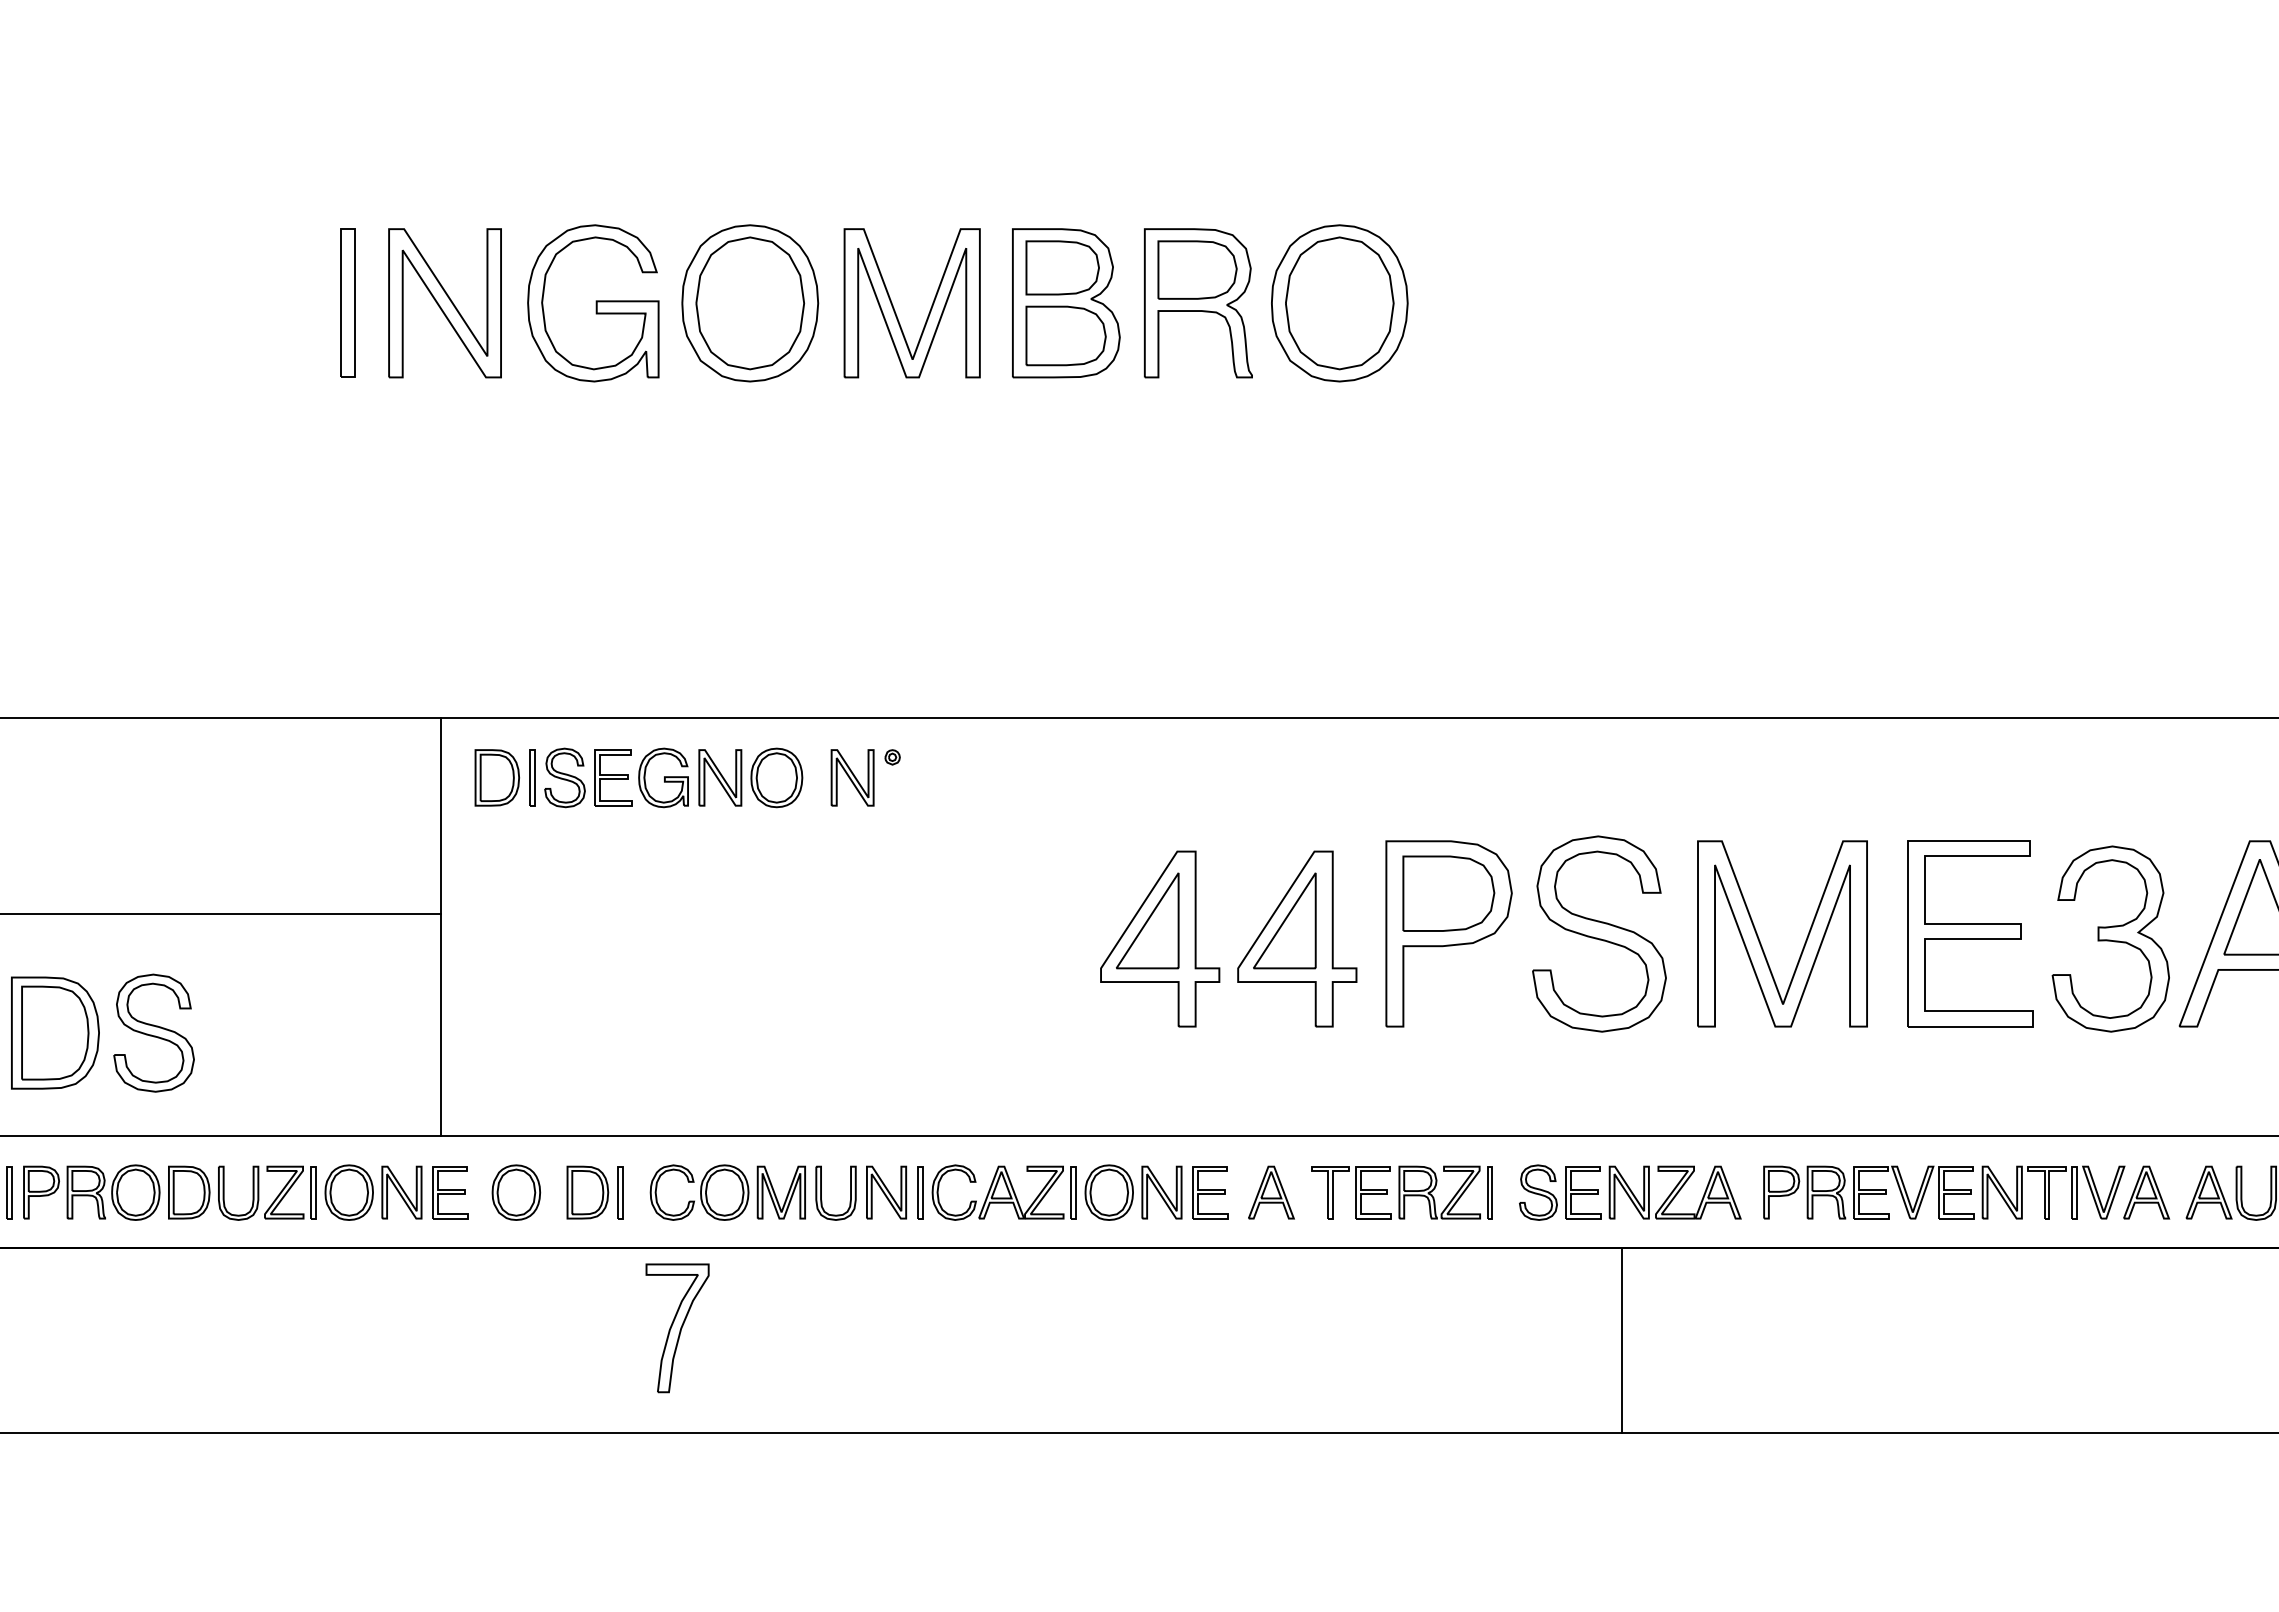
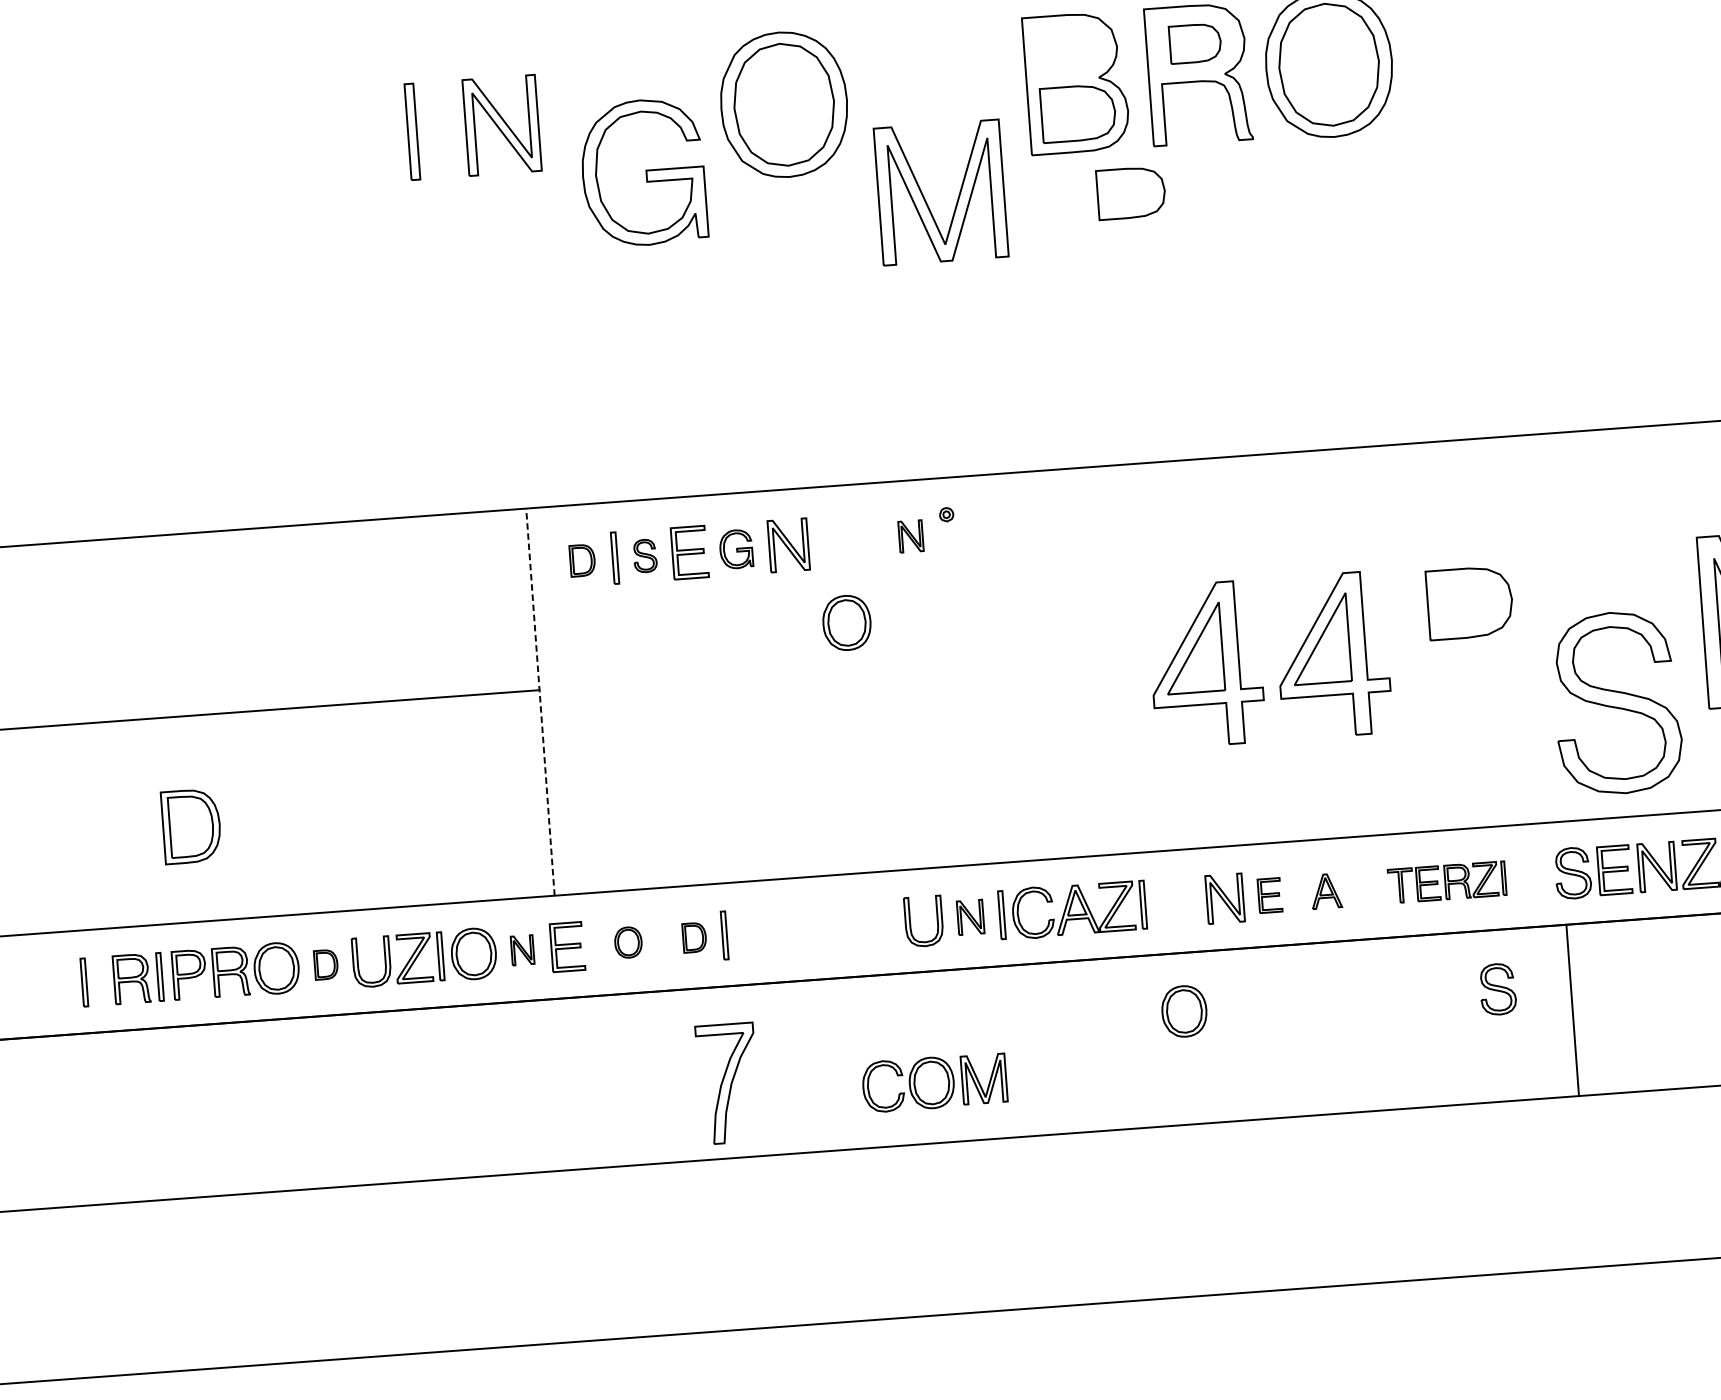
part: (1062, 267) -> (1131, 192), moved
part: (1197, 269) -> (1195, 43), size x0.7
part: (347, 302) -> (411, 131), size x0.7
part: (444, 303) -> (501, 125), size x0.7
part: (593, 303) -> (643, 172), moved
part: (894, 307) -> (925, 197), moved
part: (496, 777) -> (581, 560), size x0.6
part: (564, 777) -> (644, 555), size x0.6
part: (663, 777) -> (736, 548), size x0.7
part: (776, 777) -> (846, 622), moved
part: (852, 777) -> (910, 536), size x0.6
line: (440, 926) -> (540, 701), solid -> dashed
part: (1448, 933) -> (1472, 639), removed
part: (1599, 933) -> (1617, 702), moved
part: (55, 1032) -> (191, 825), size x0.7
part: (153, 1032) -> (282, 819), removed
part: (189, 1192) -> (326, 964), size x0.6
part: (401, 1192) -> (522, 950), size x0.6
part: (516, 1192) -> (628, 942), size x0.6
part: (587, 1192) -> (694, 937), size x0.6
part: (727, 1192) -> (934, 1082), moved
part: (886, 1192) -> (970, 917), size x0.7
part: (1108, 1192) -> (1183, 1011), moved
part: (1210, 1192) -> (1269, 895), size x0.7
part: (1271, 1192) -> (1326, 891), size x0.7
part: (1401, 1192) -> (1446, 882), size x0.7
part: (1448, 1311) -> (1498, 989), added
part: (677, 1328) -> (728, 1083), moved
line: (1622, 1339) -> (1572, 1009), moved

